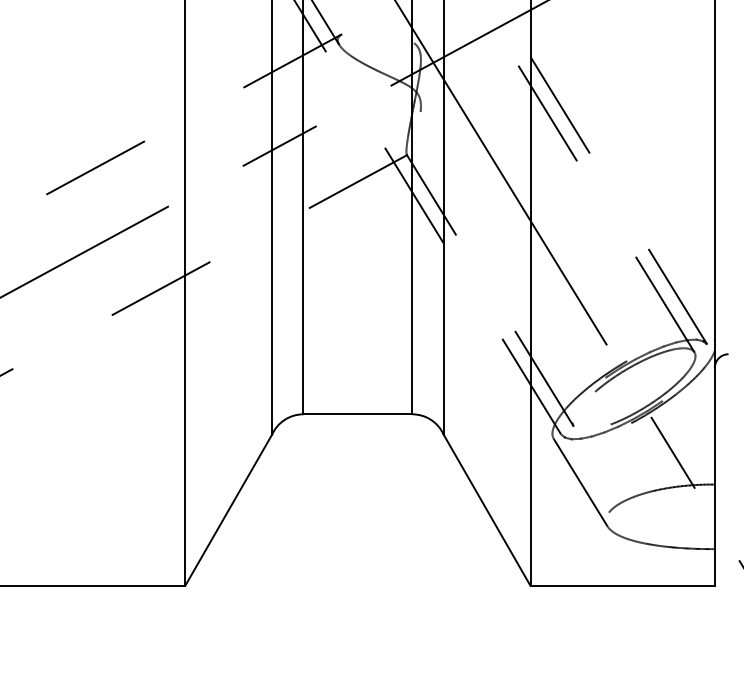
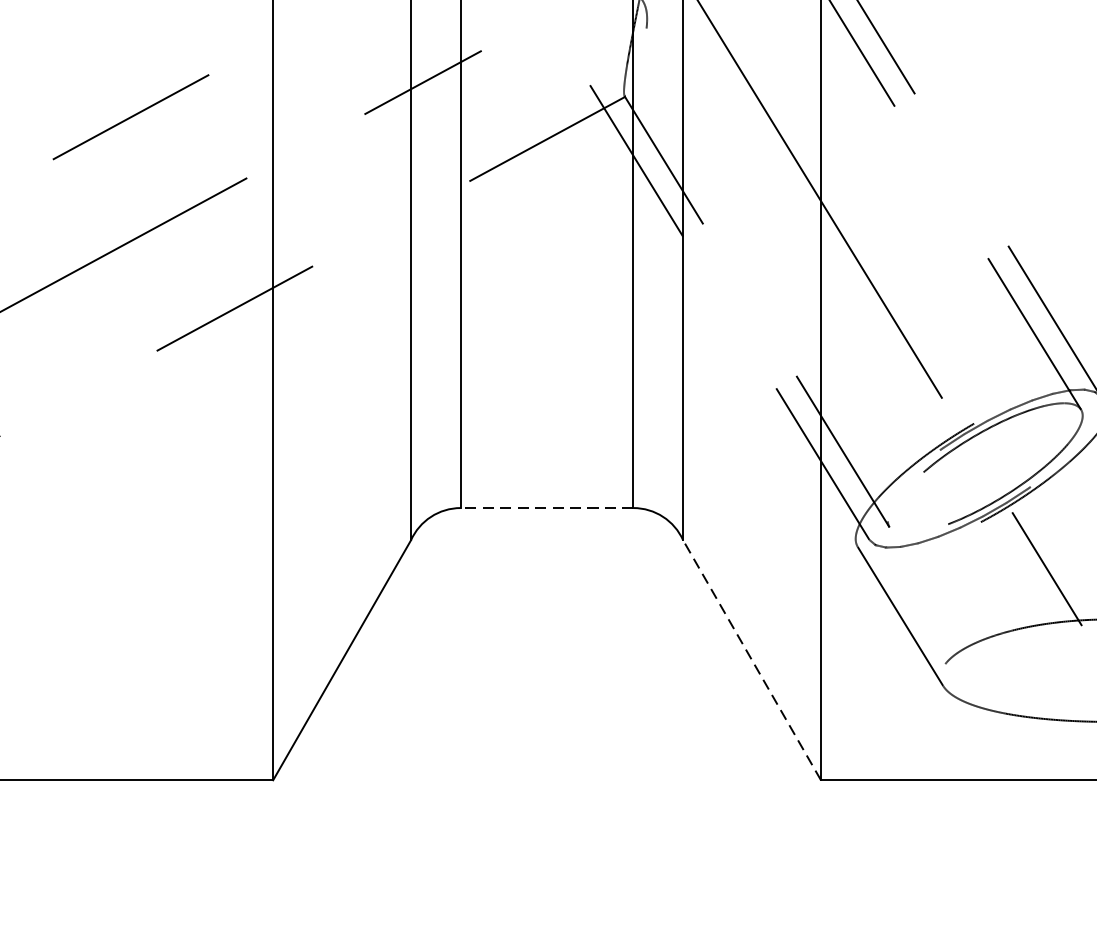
line: (357, 414) -> (546, 508), solid -> dashed
line: (486, 509) -> (751, 659), solid -> dashed

